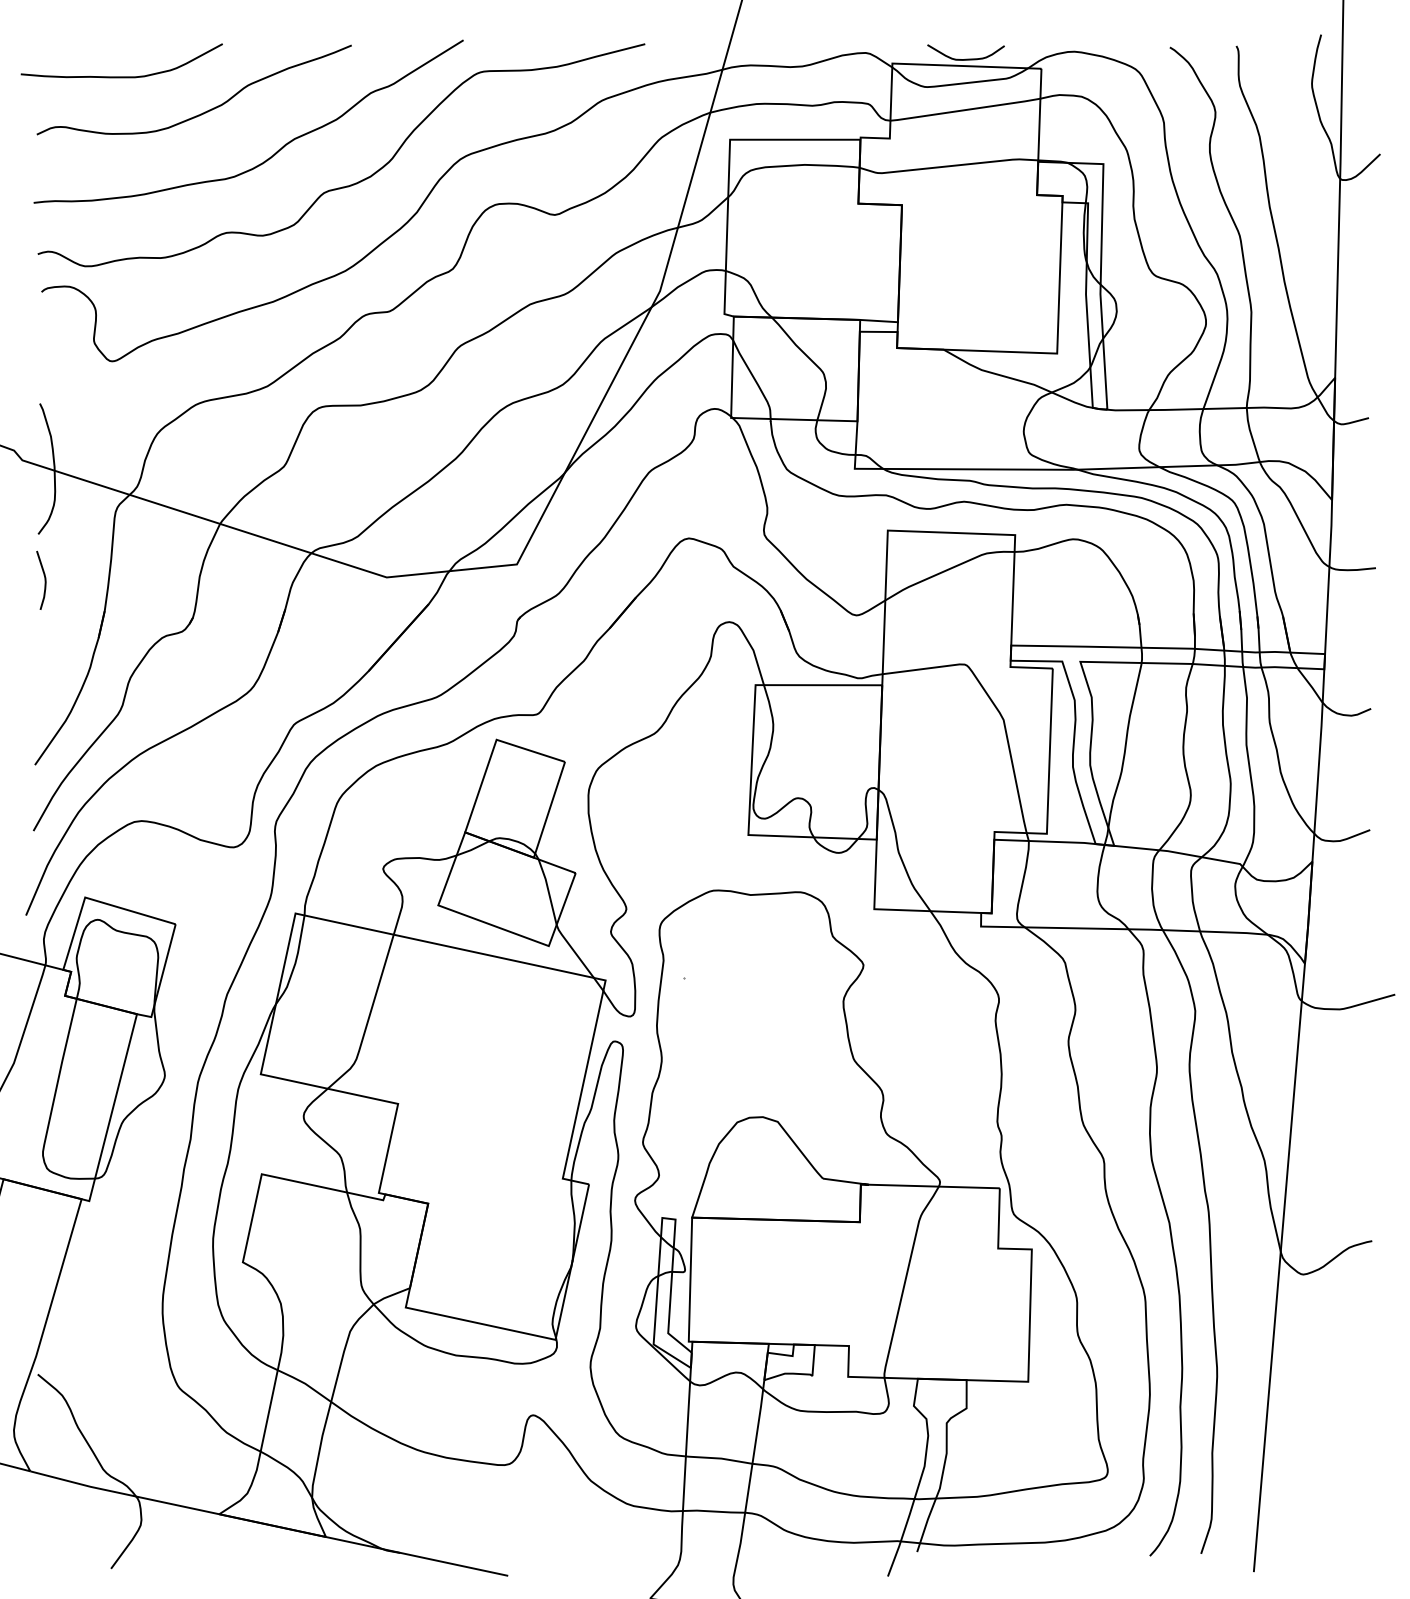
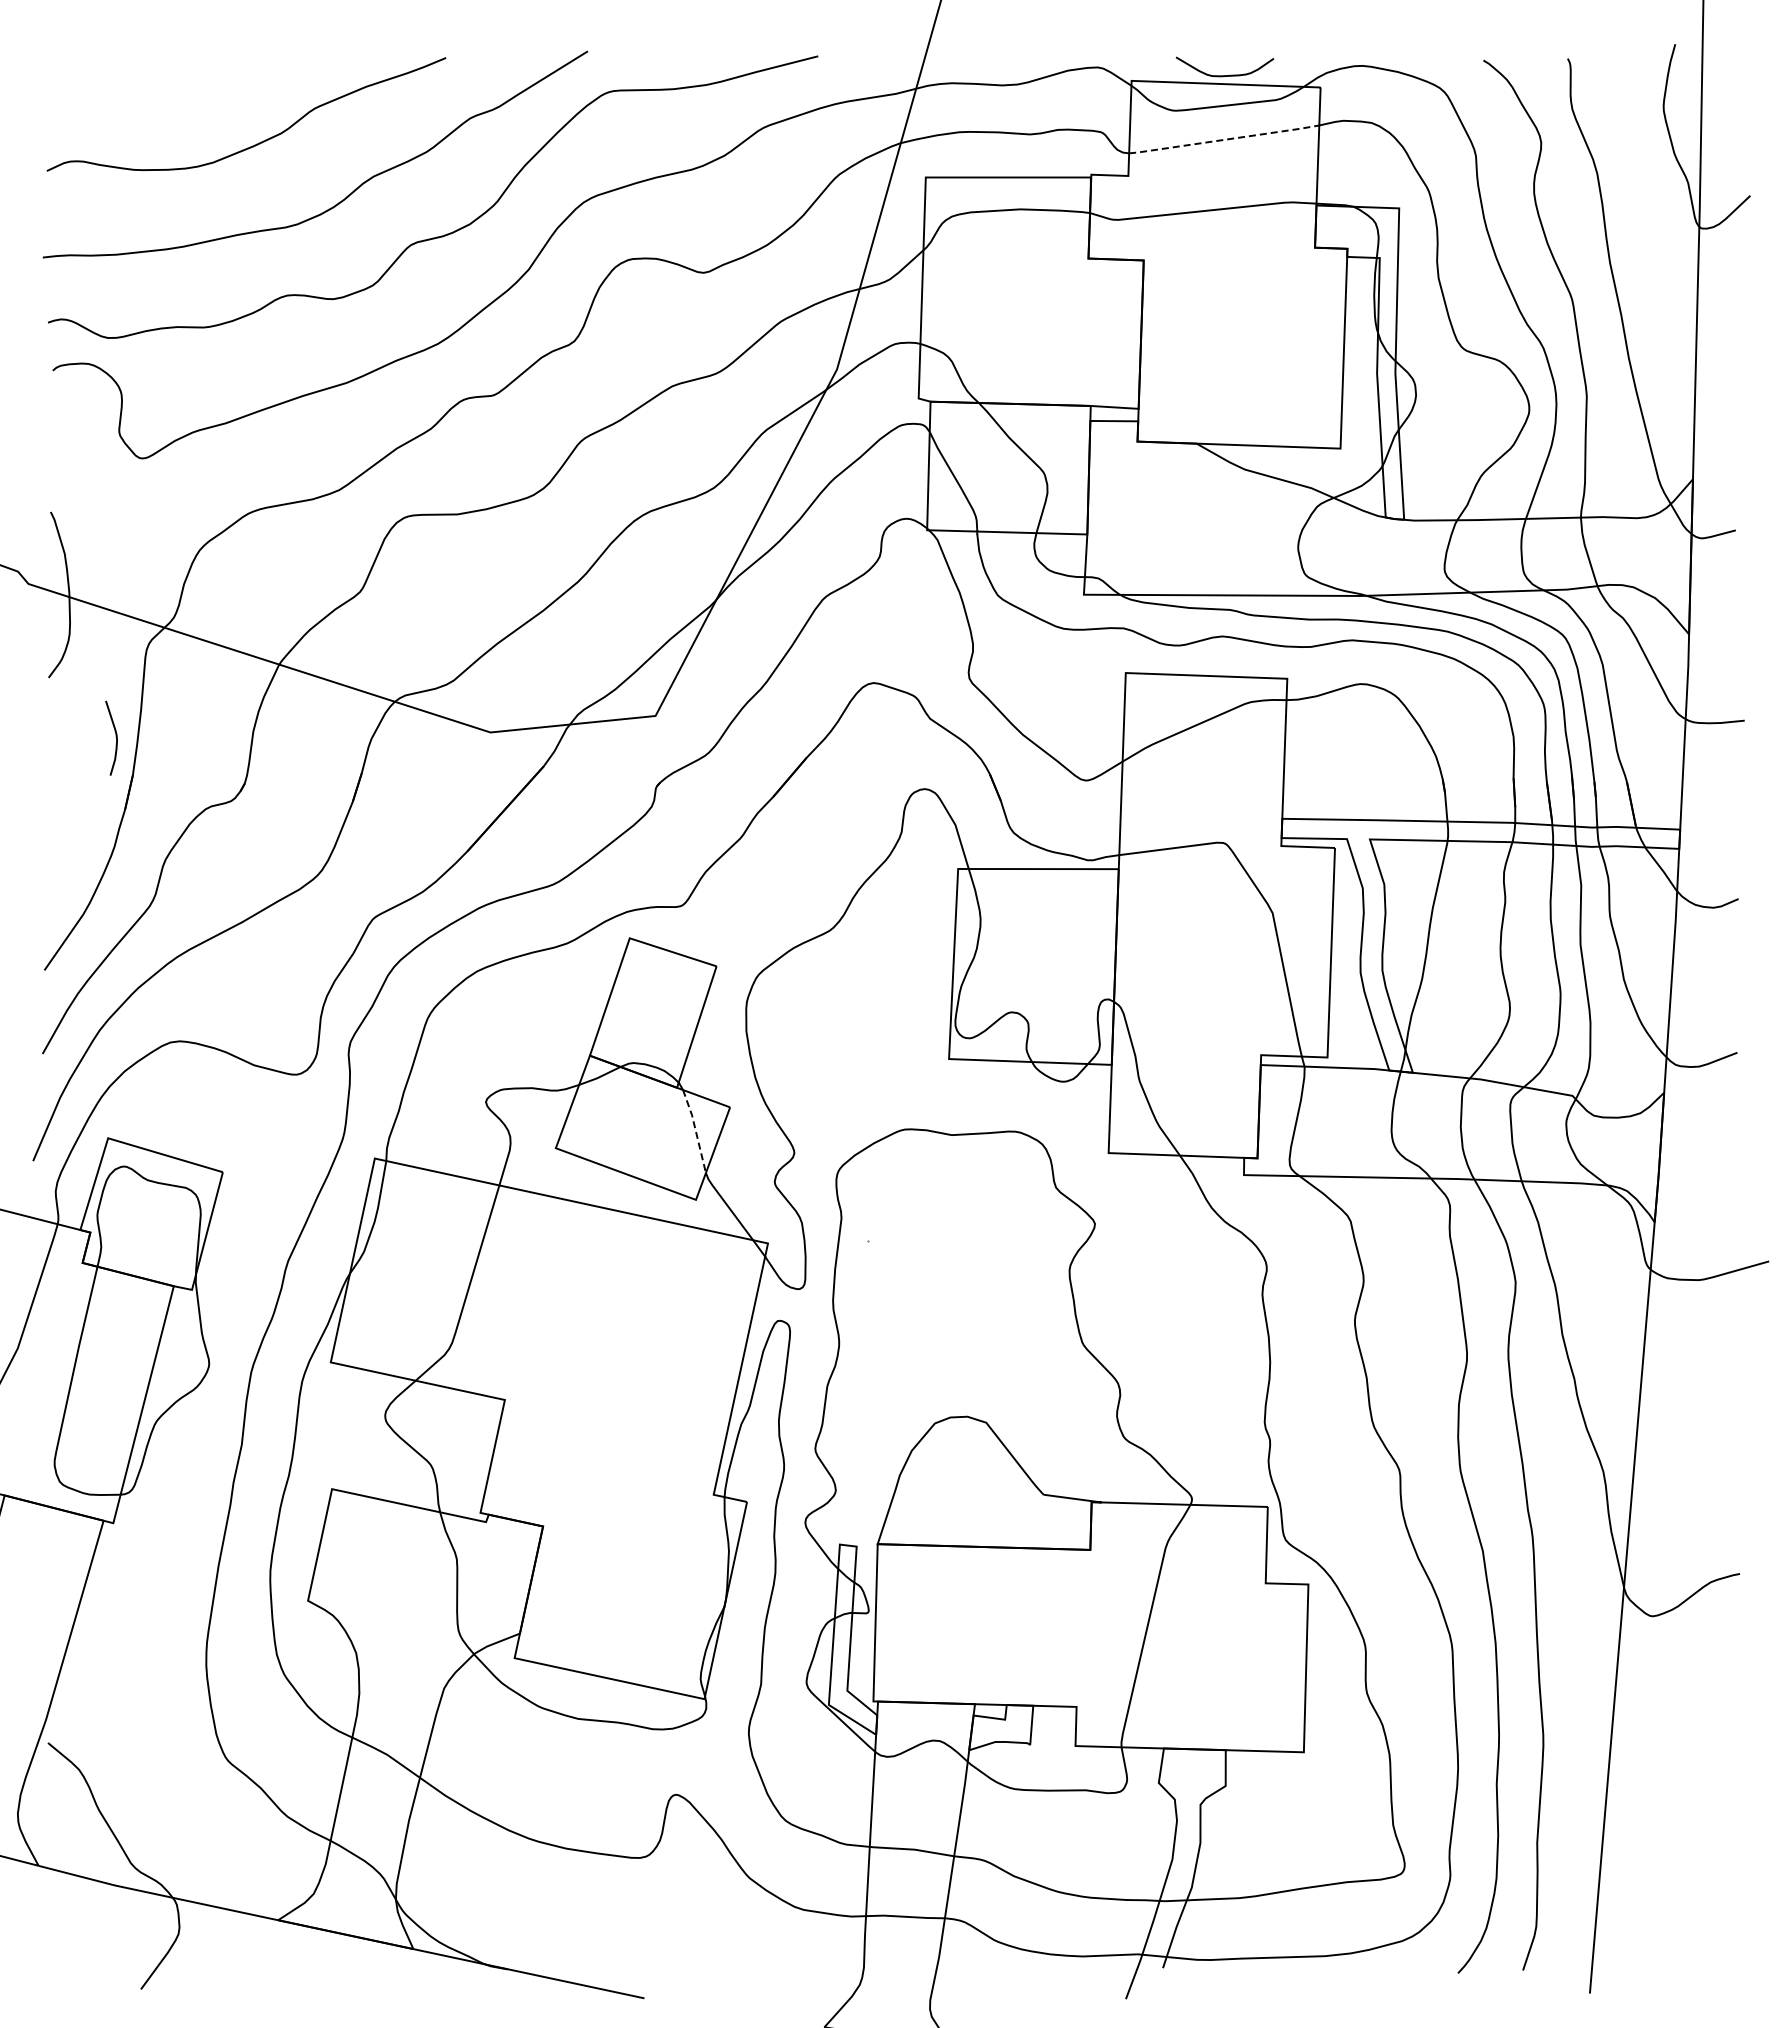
curve: (121, 76) -> (154, 97), removed
line: (965, 109) -> (1224, 139), solid -> dashed
curve: (44, 579) -> (115, 736), moved
line: (548, 891) -> (695, 1130), solid -> dashed

